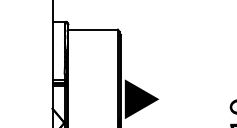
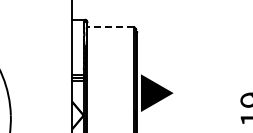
line: (92, 30) -> (110, 27), solid -> dashed

